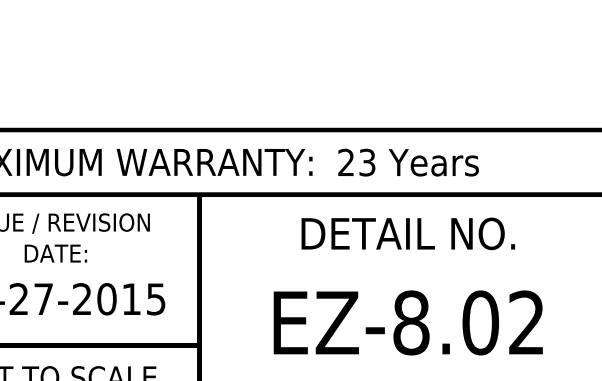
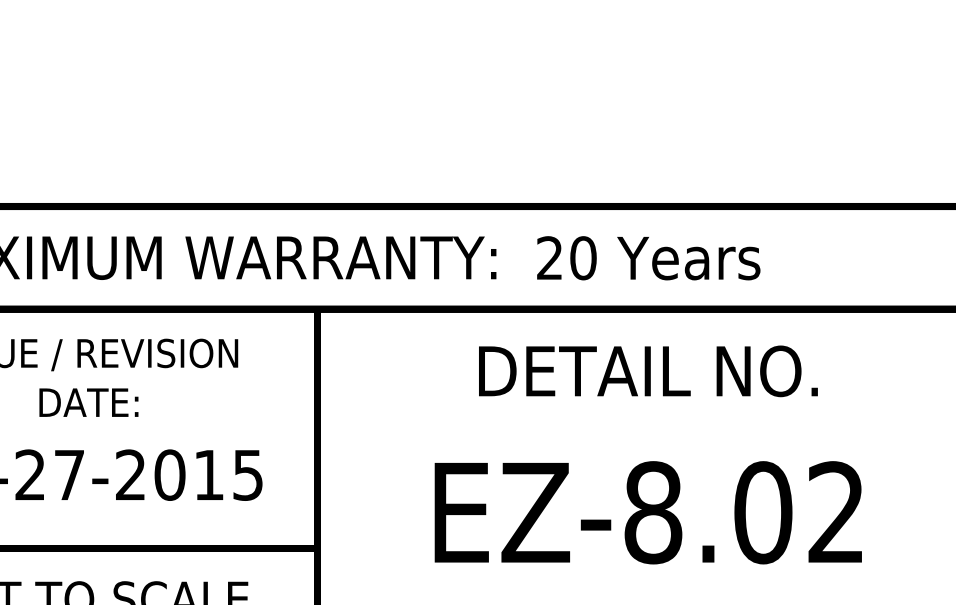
text: (367, 162) -> (583, 258), 23 -> 20

